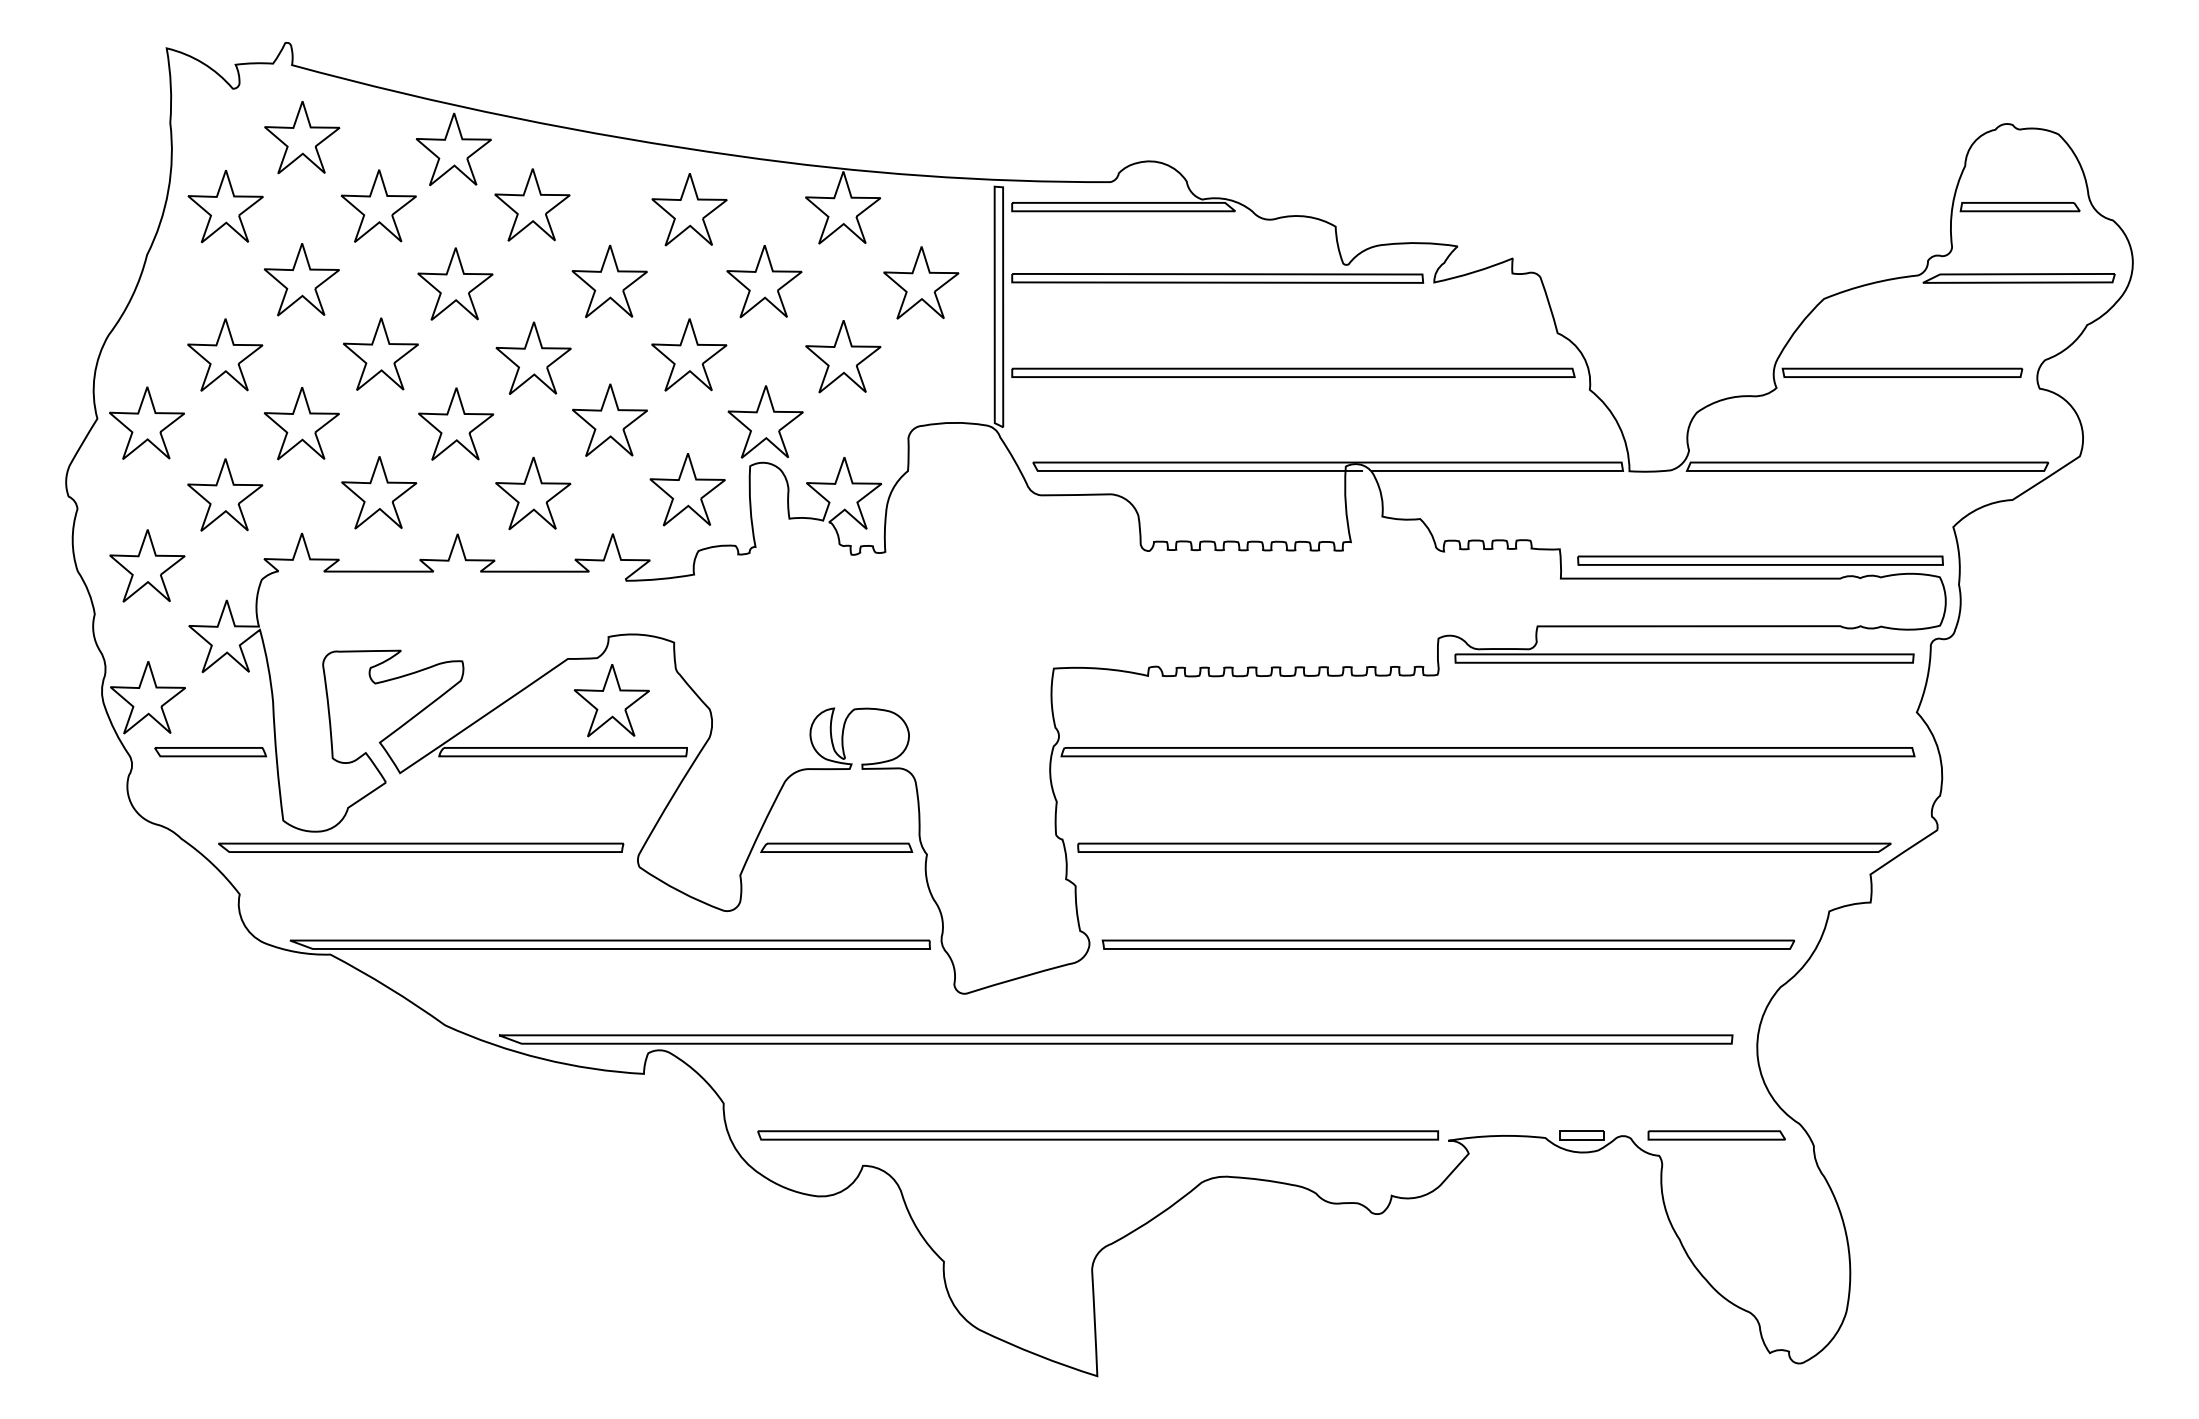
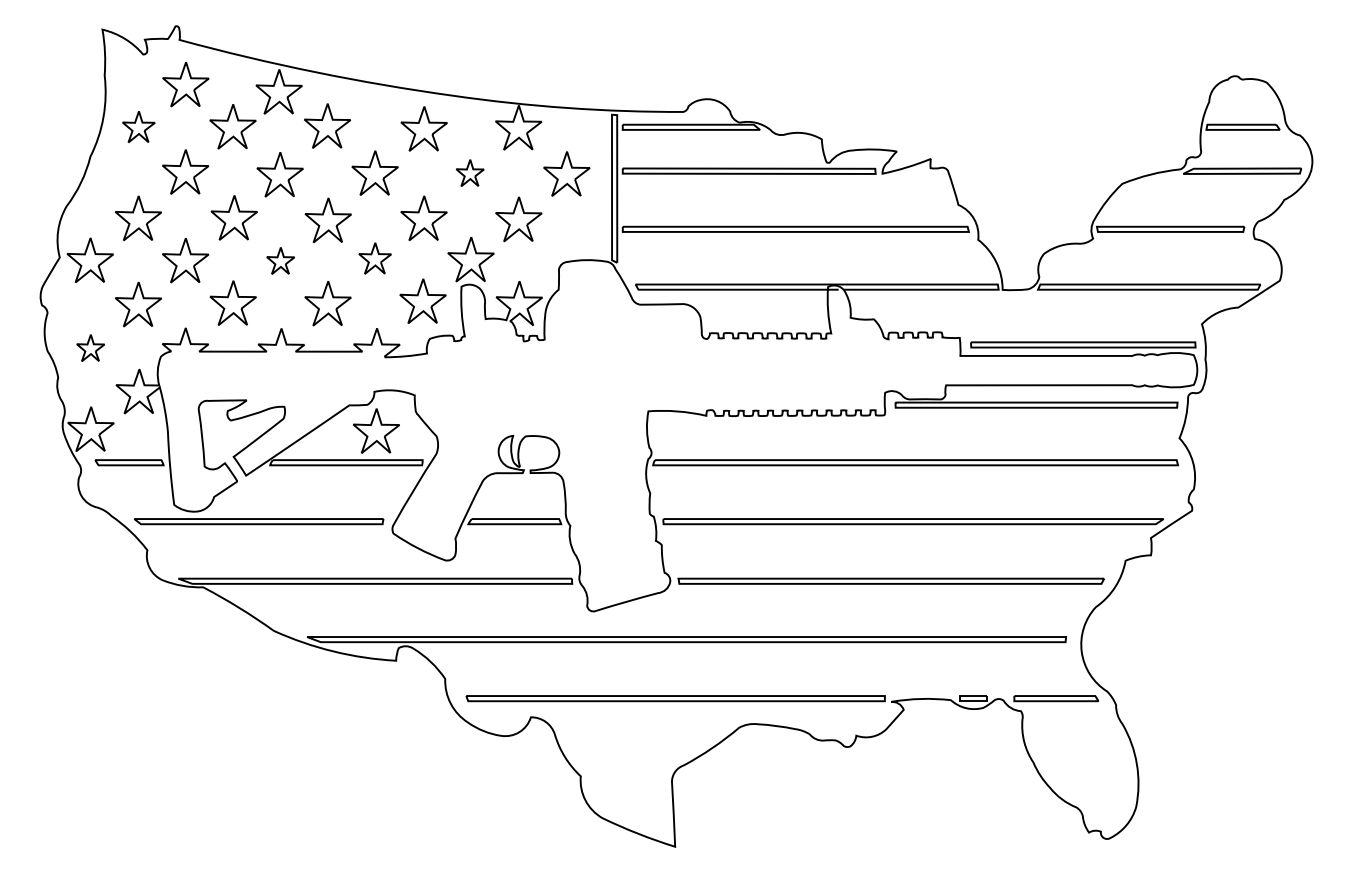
part: (225, 205) -> (138, 126), size x0.7
part: (763, 280) -> (469, 172), size x0.6
part: (608, 420) -> (374, 258), size x0.7
part: (456, 423) -> (280, 260), size x0.6
part: (147, 564) -> (90, 347), size x0.6

